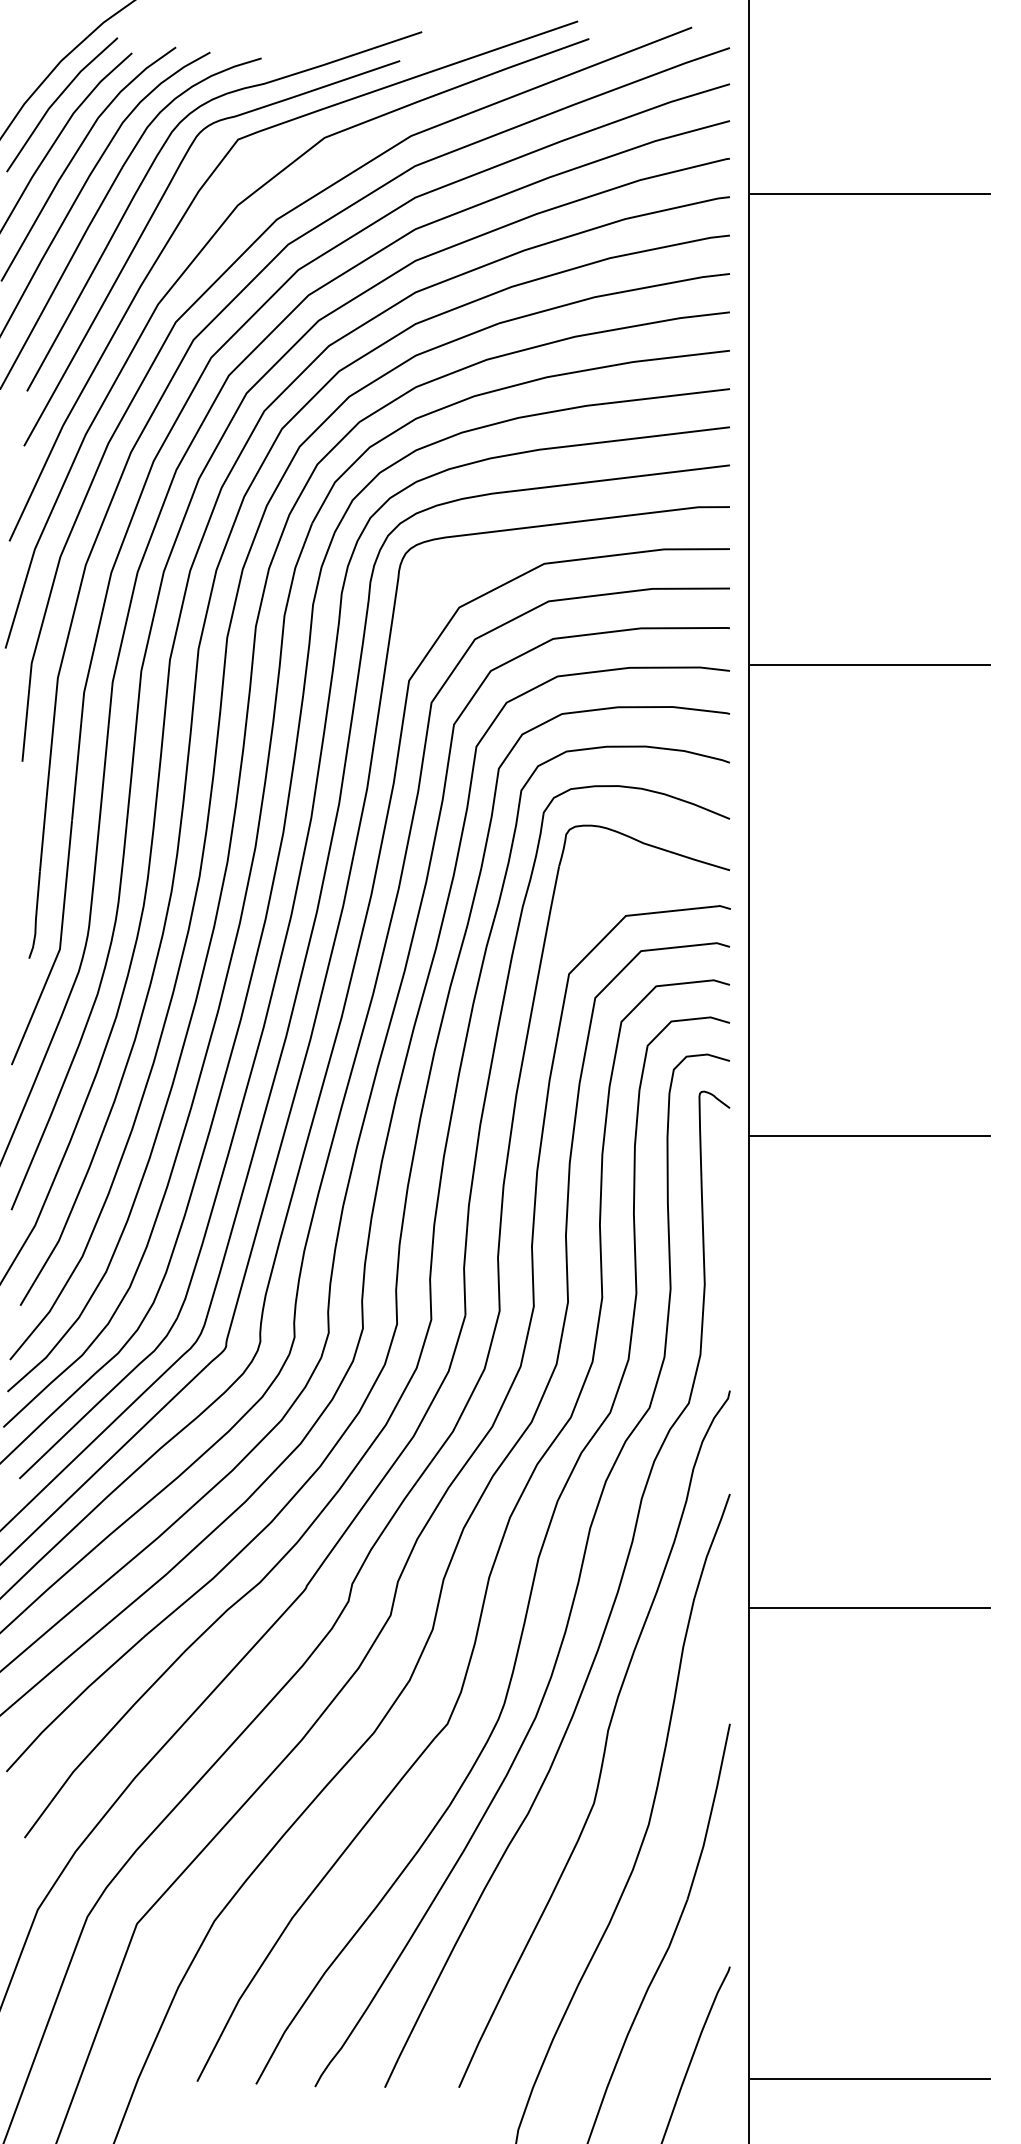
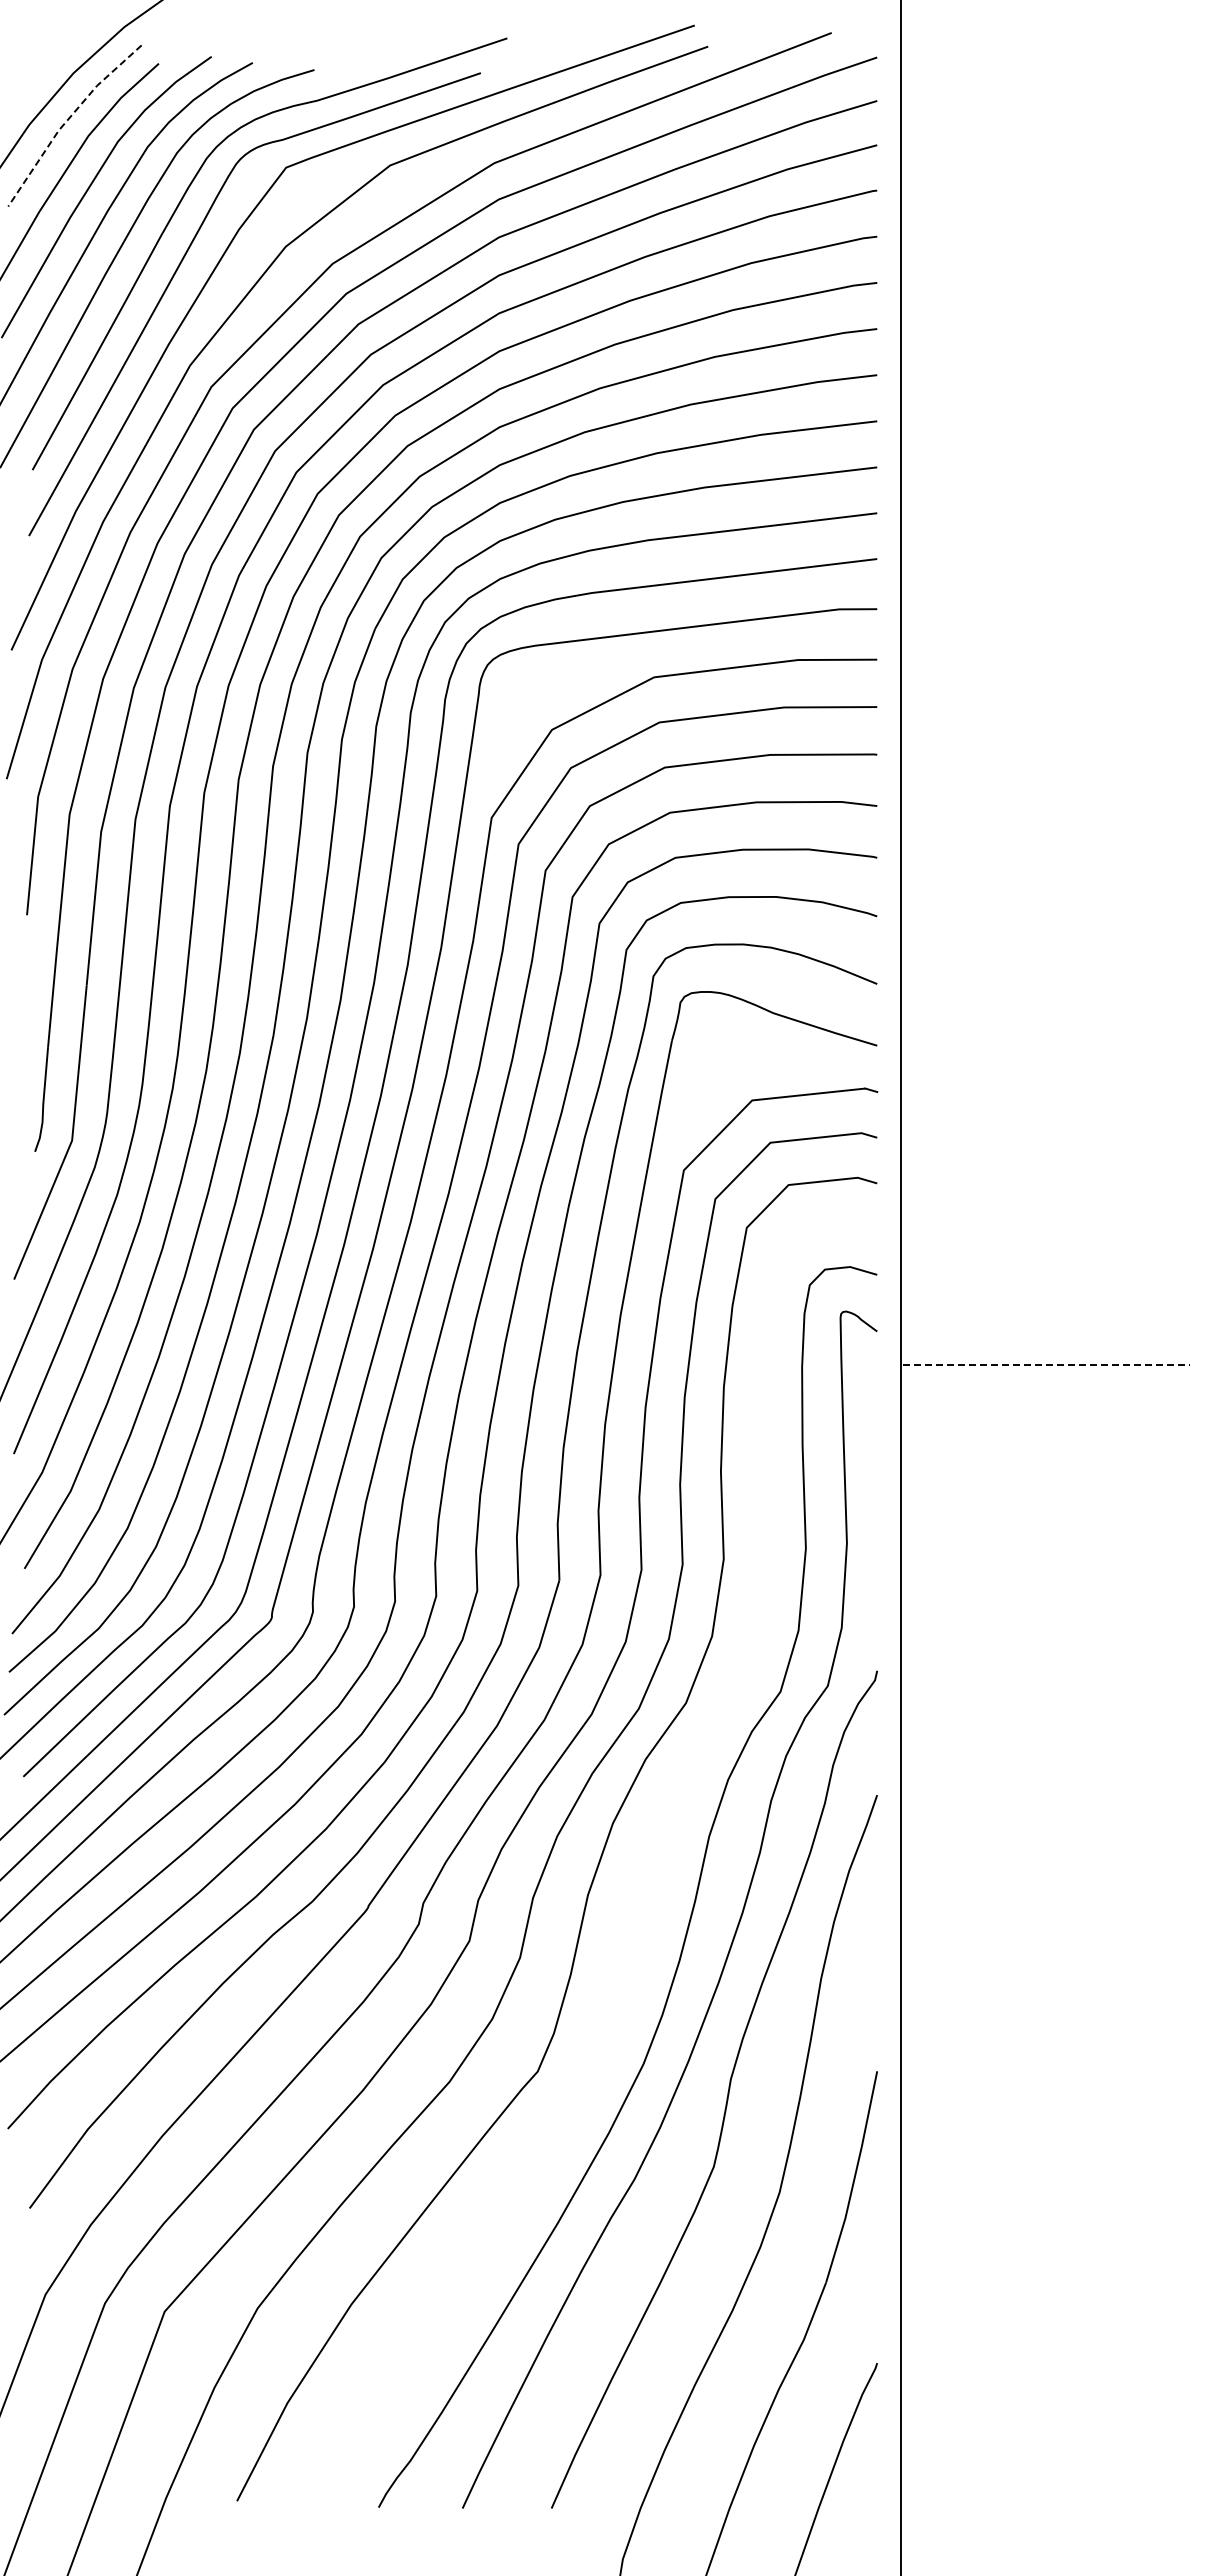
line: (56, 100) -> (67, 120), solid -> dashed
line: (870, 194) -> (1046, 233), removed
line: (870, 665) -> (1046, 799), removed
line: (870, 1136) -> (1046, 1365), solid -> dashed
curve: (537, 1560) -> (645, 1874), removed
line: (870, 1607) -> (1046, 1931), removed
line: (870, 2078) -> (1046, 2497), removed

